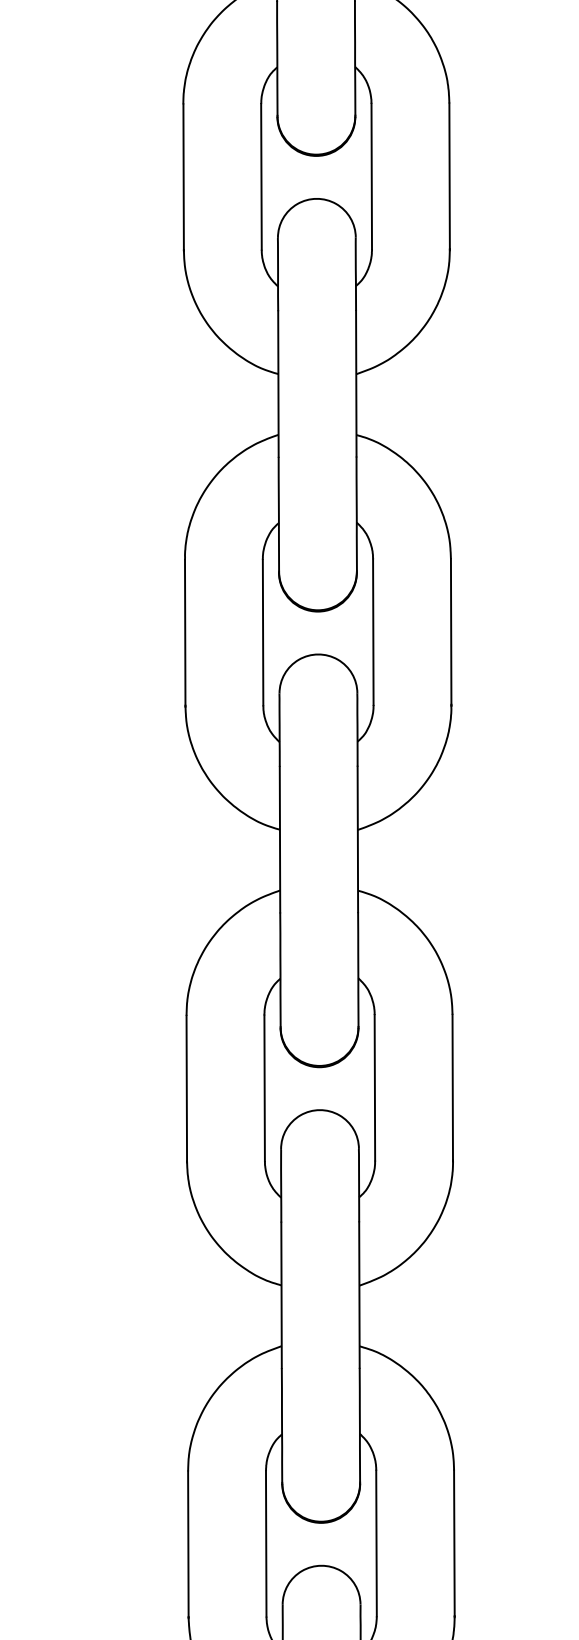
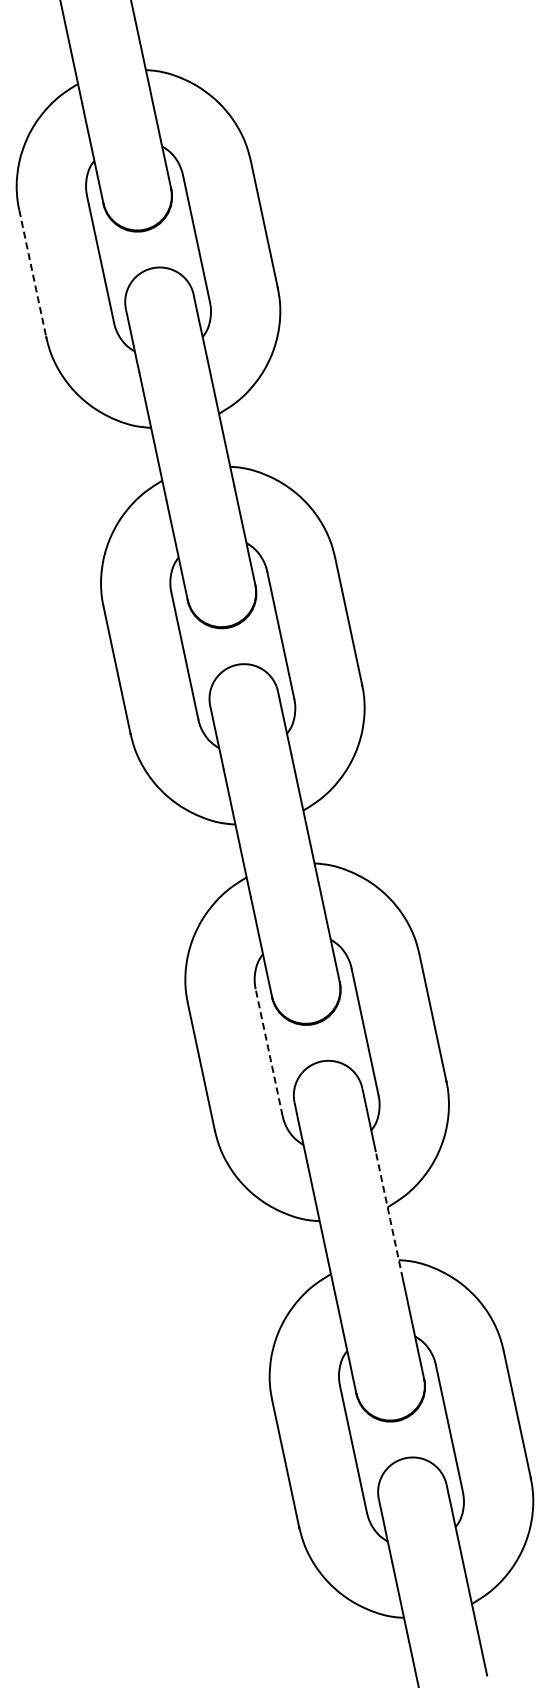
line: (183, 177) -> (32, 273), solid -> dashed
line: (265, 1088) -> (269, 1052), solid -> dashed
line: (359, 1295) -> (389, 1215), solid -> dashed

